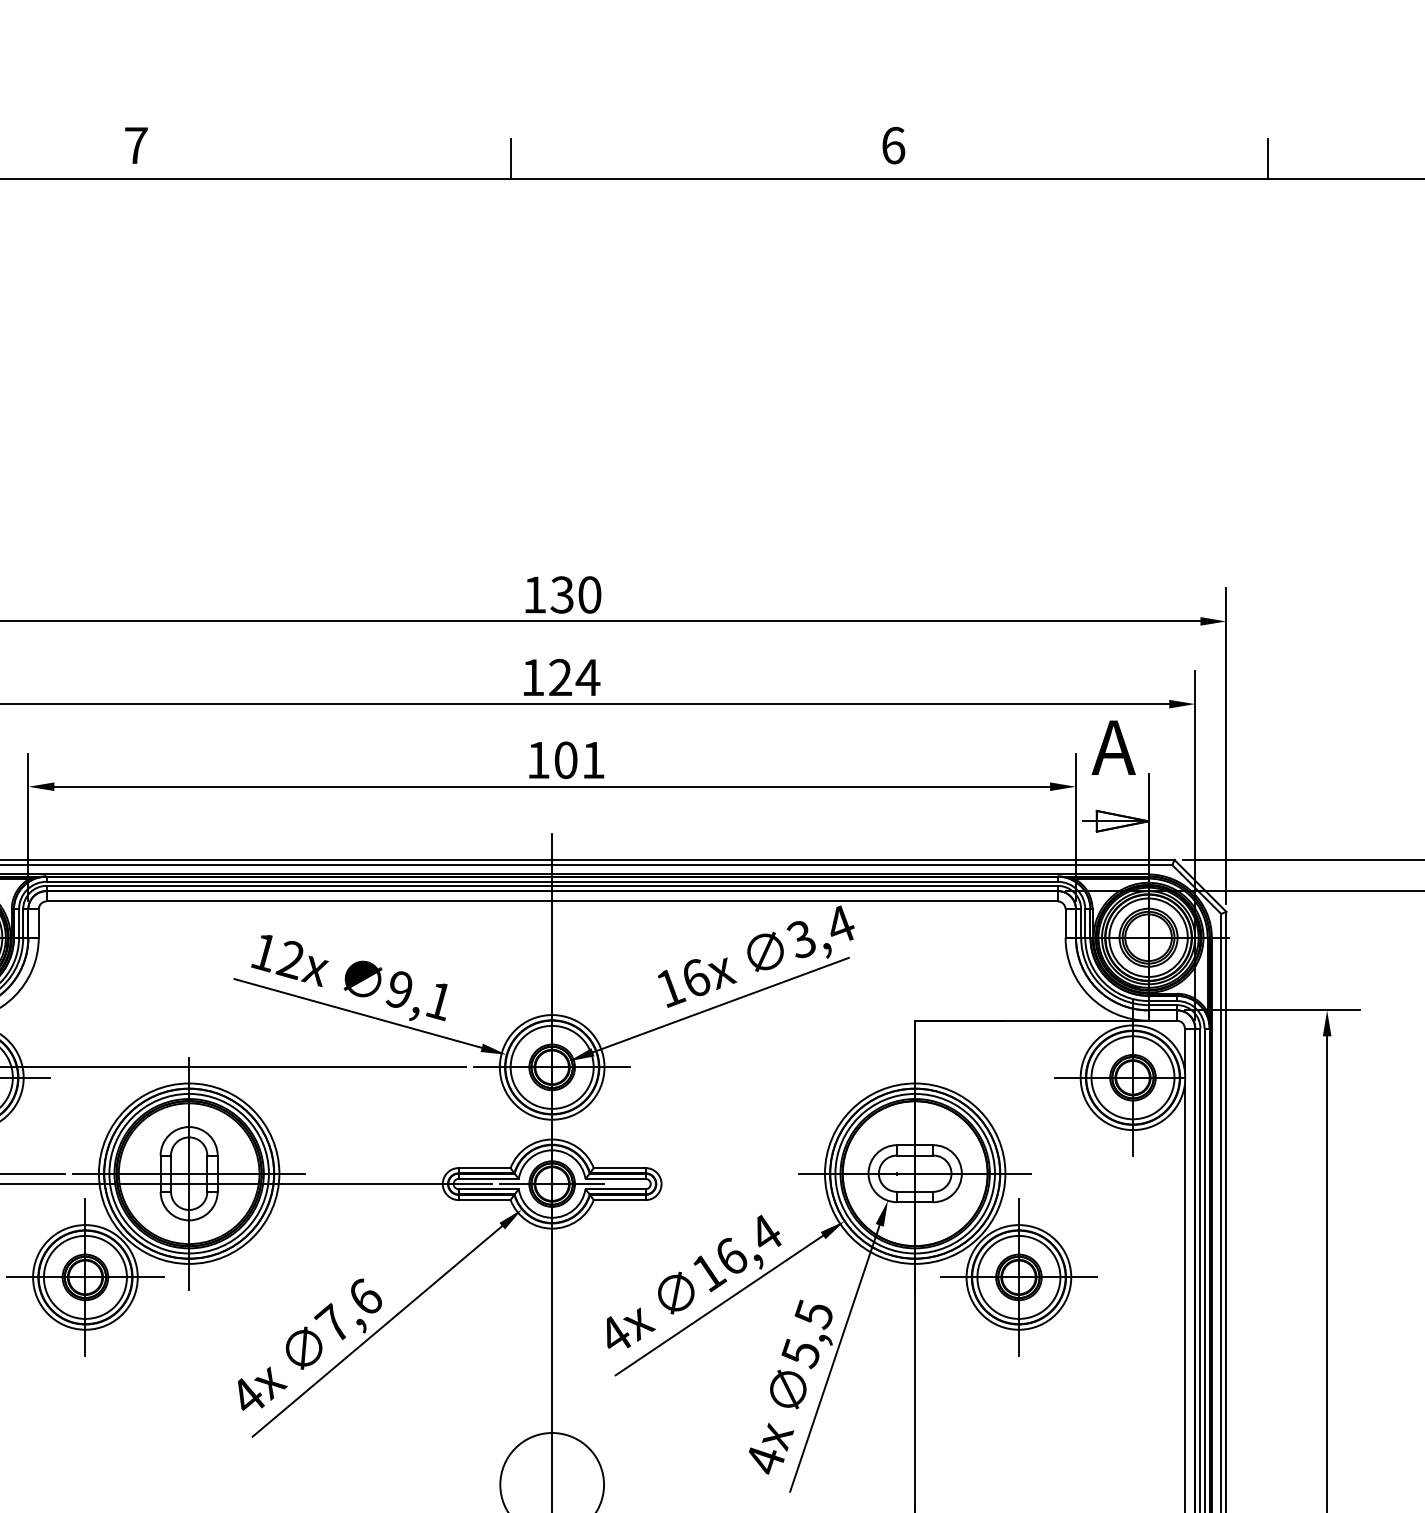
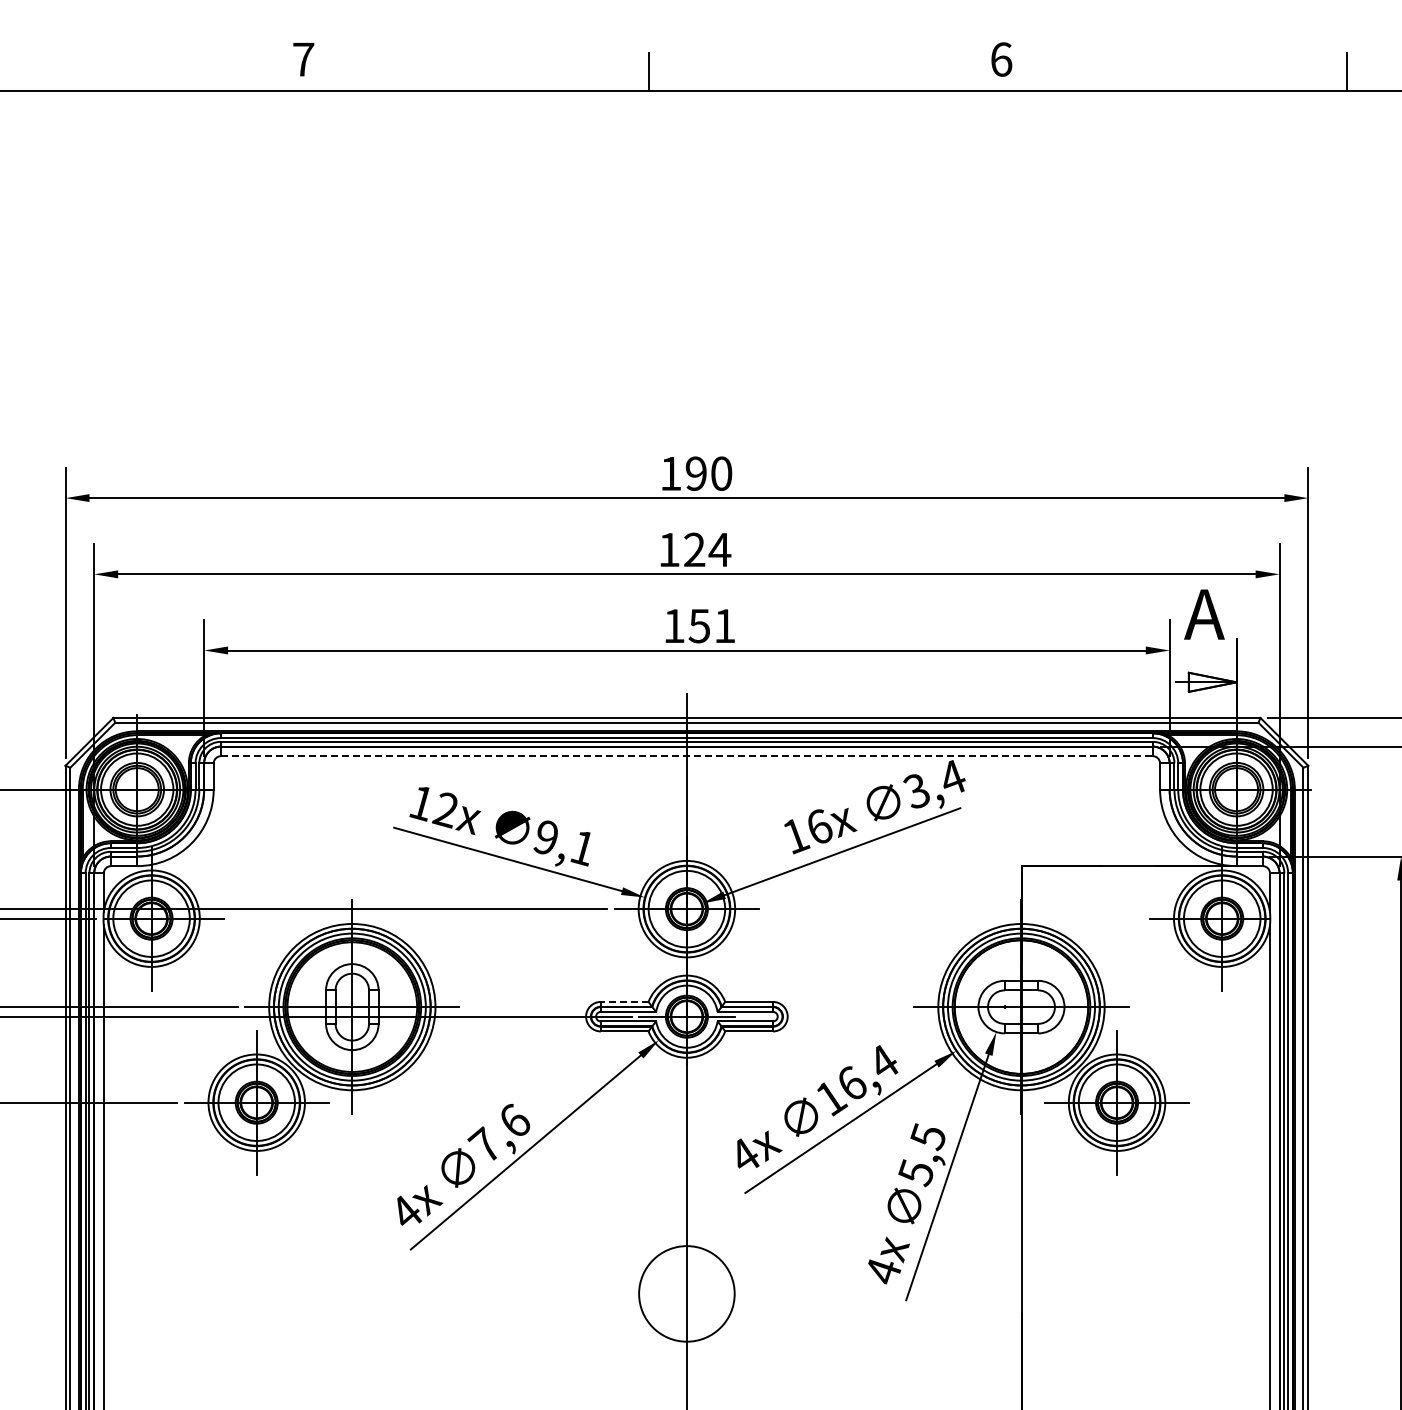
text: (561, 594) -> (695, 473), 130 -> 190
text: (565, 759) -> (699, 625), 101 -> 151
line: (552, 901) -> (687, 756), solid -> dashed
line: (484, 1167) -> (624, 1001), solid -> dashed

